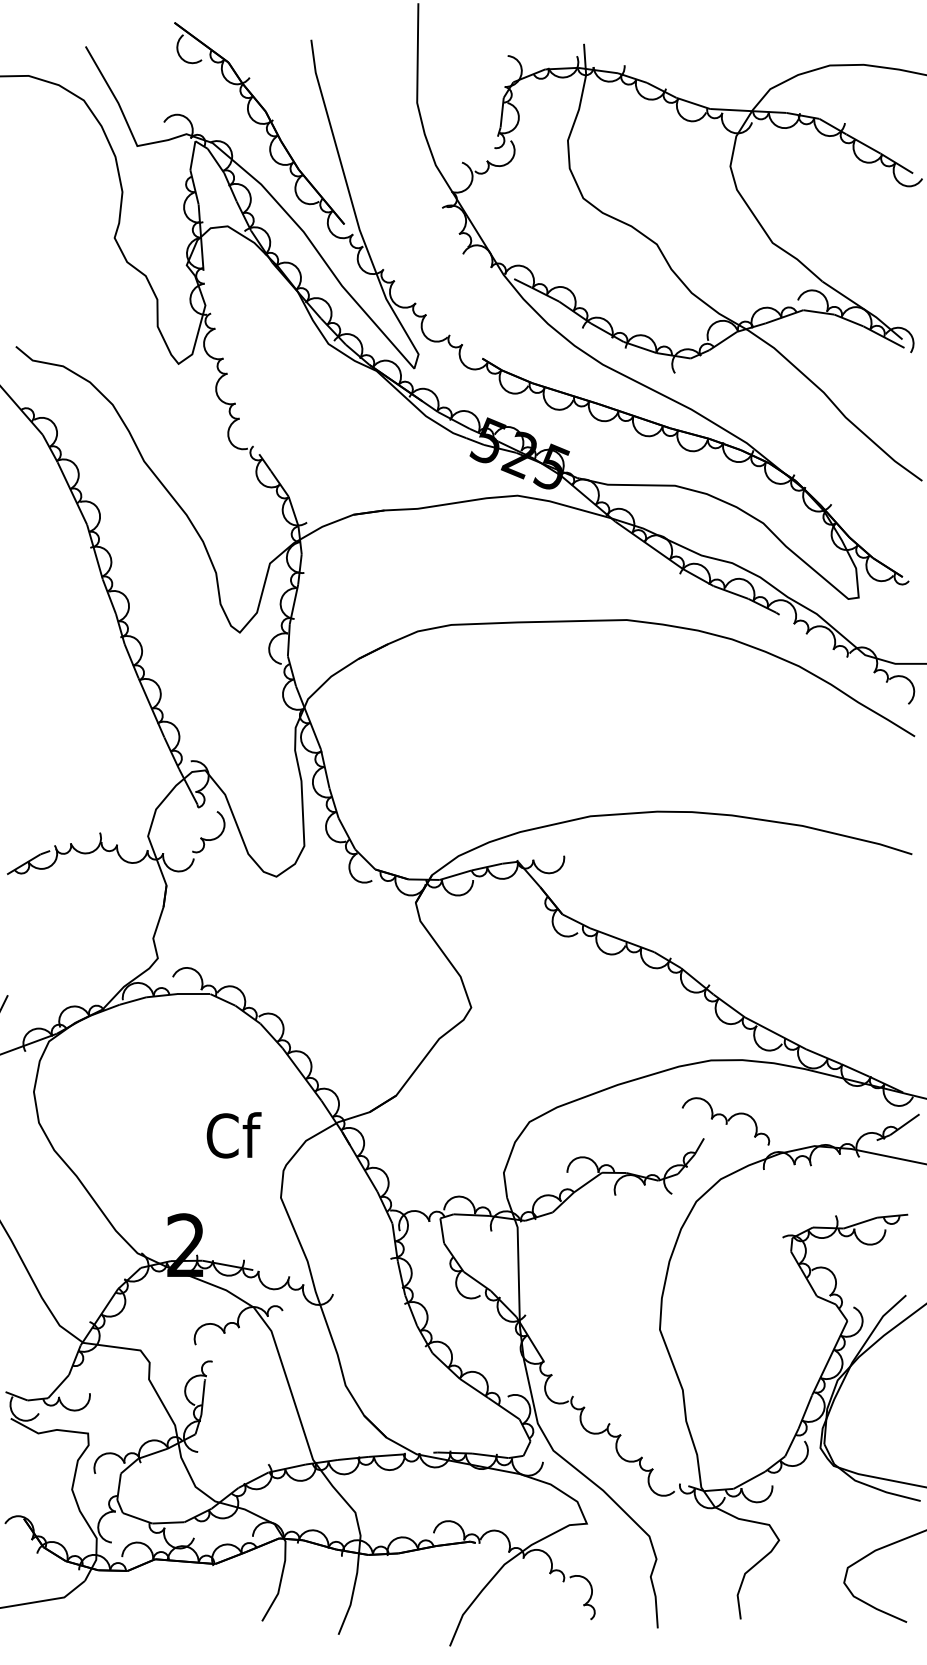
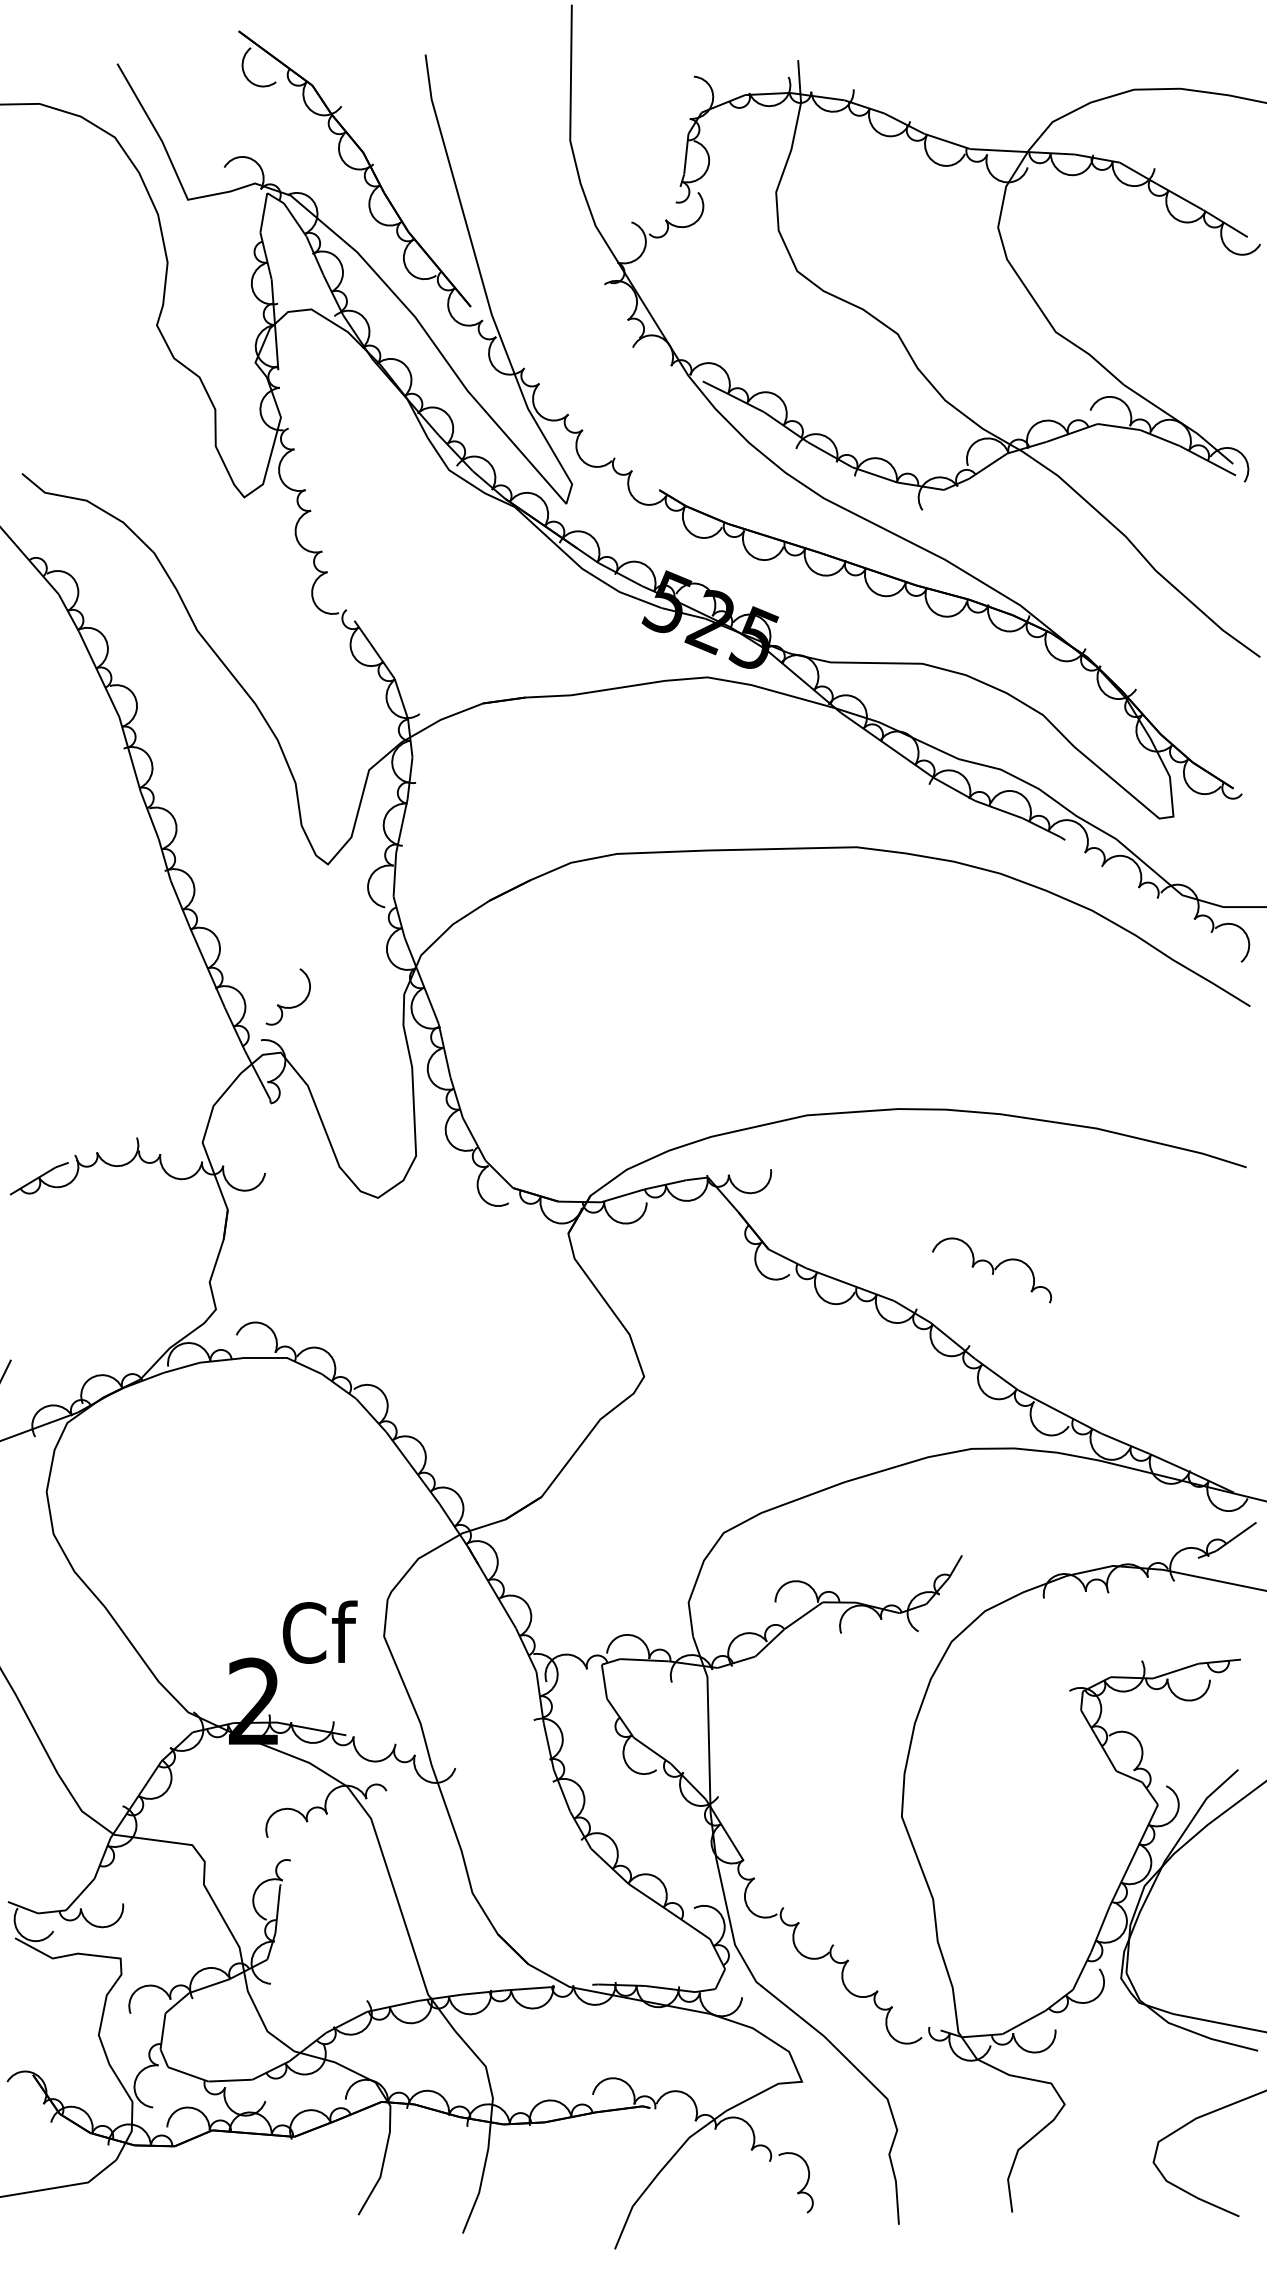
part: (207, 839) -> (286, 1006), moved
part: (725, 1121) -> (991, 1270), moved
text: (233, 1134) -> (319, 1631), moved

